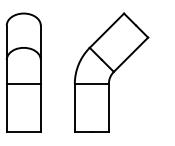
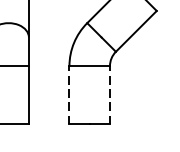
line: (74, 107) -> (69, 94), solid -> dashed
line: (108, 107) -> (109, 94), solid -> dashed

